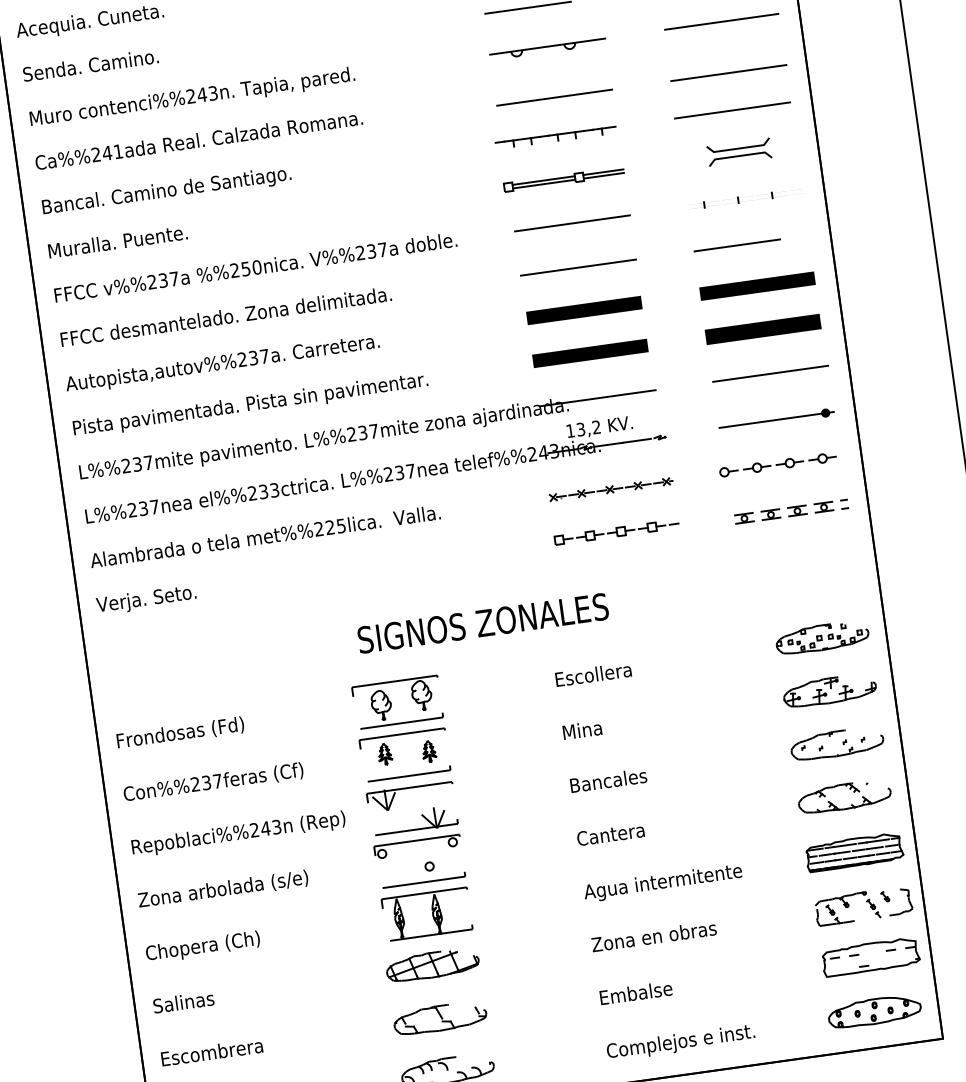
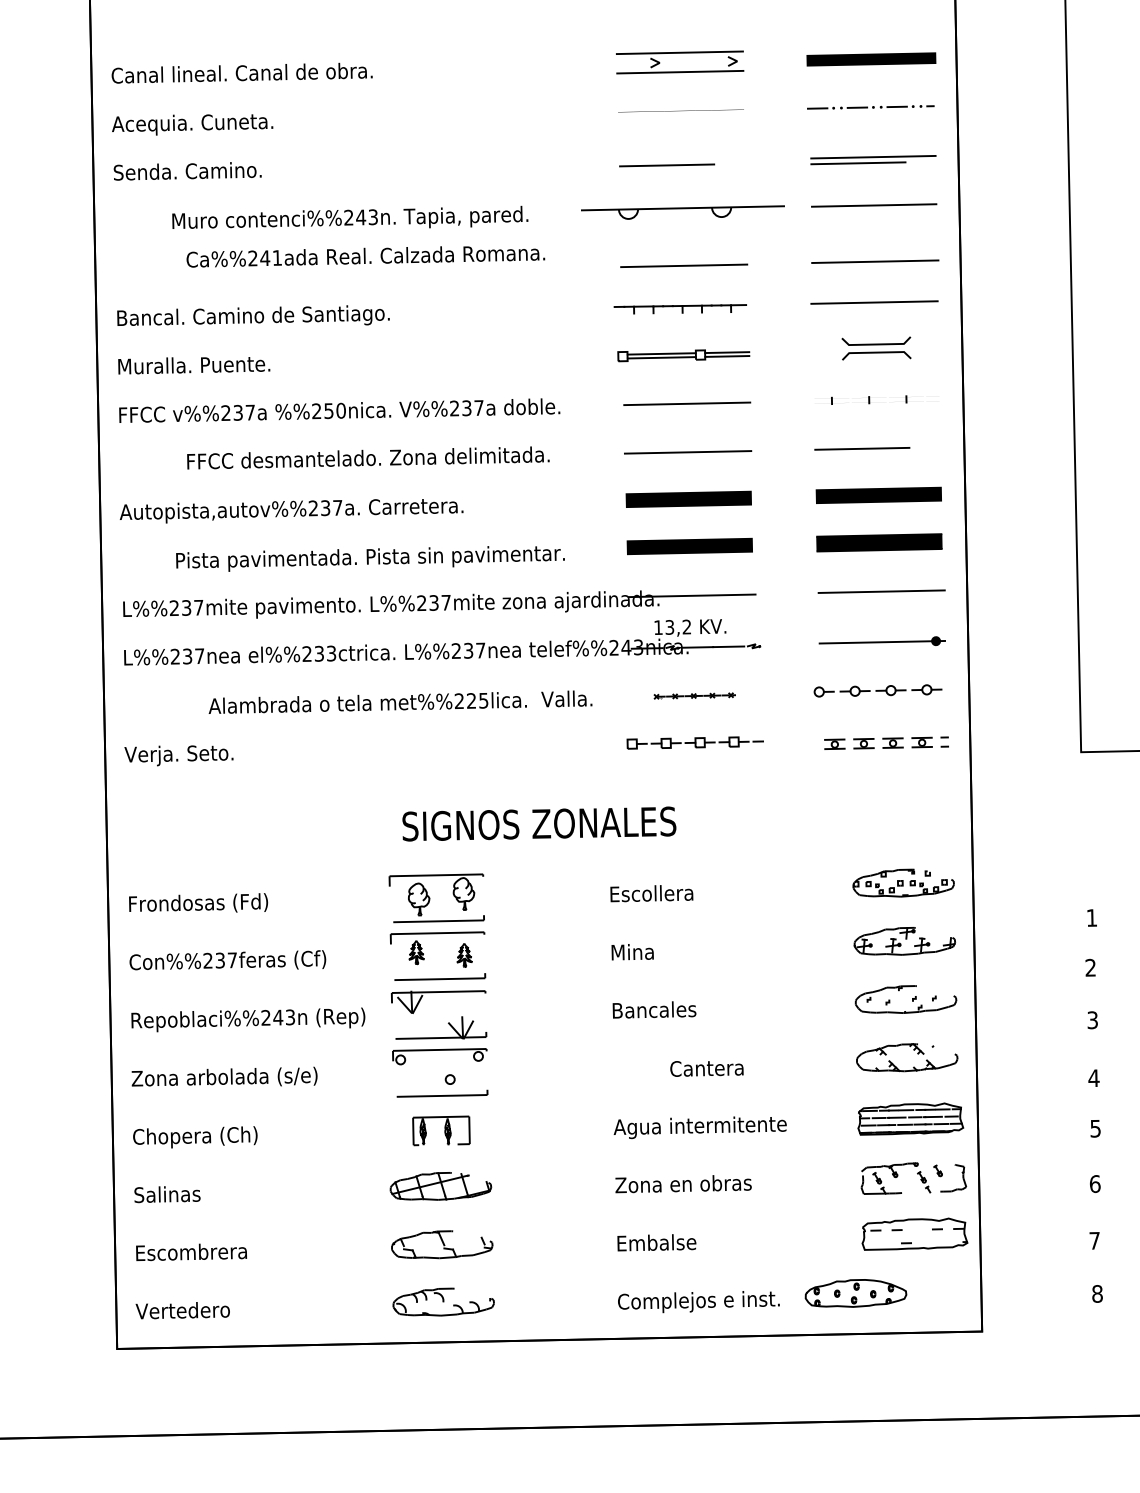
part: (548, 49) -> (683, 212), size x1.6
text: (192, 95) -> (350, 216), moved
text: (198, 140) -> (365, 256), moved
text: (226, 316) -> (368, 457), moved
text: (250, 405) -> (370, 558), moved
part: (610, 489) -> (694, 695), size x0.6
text: (265, 535) -> (400, 701), moved
text: (610, 834) -> (706, 1068), moved
part: (427, 913) -> (441, 1130), size x0.6
part: (874, 1011) -> (855, 1293), moved

